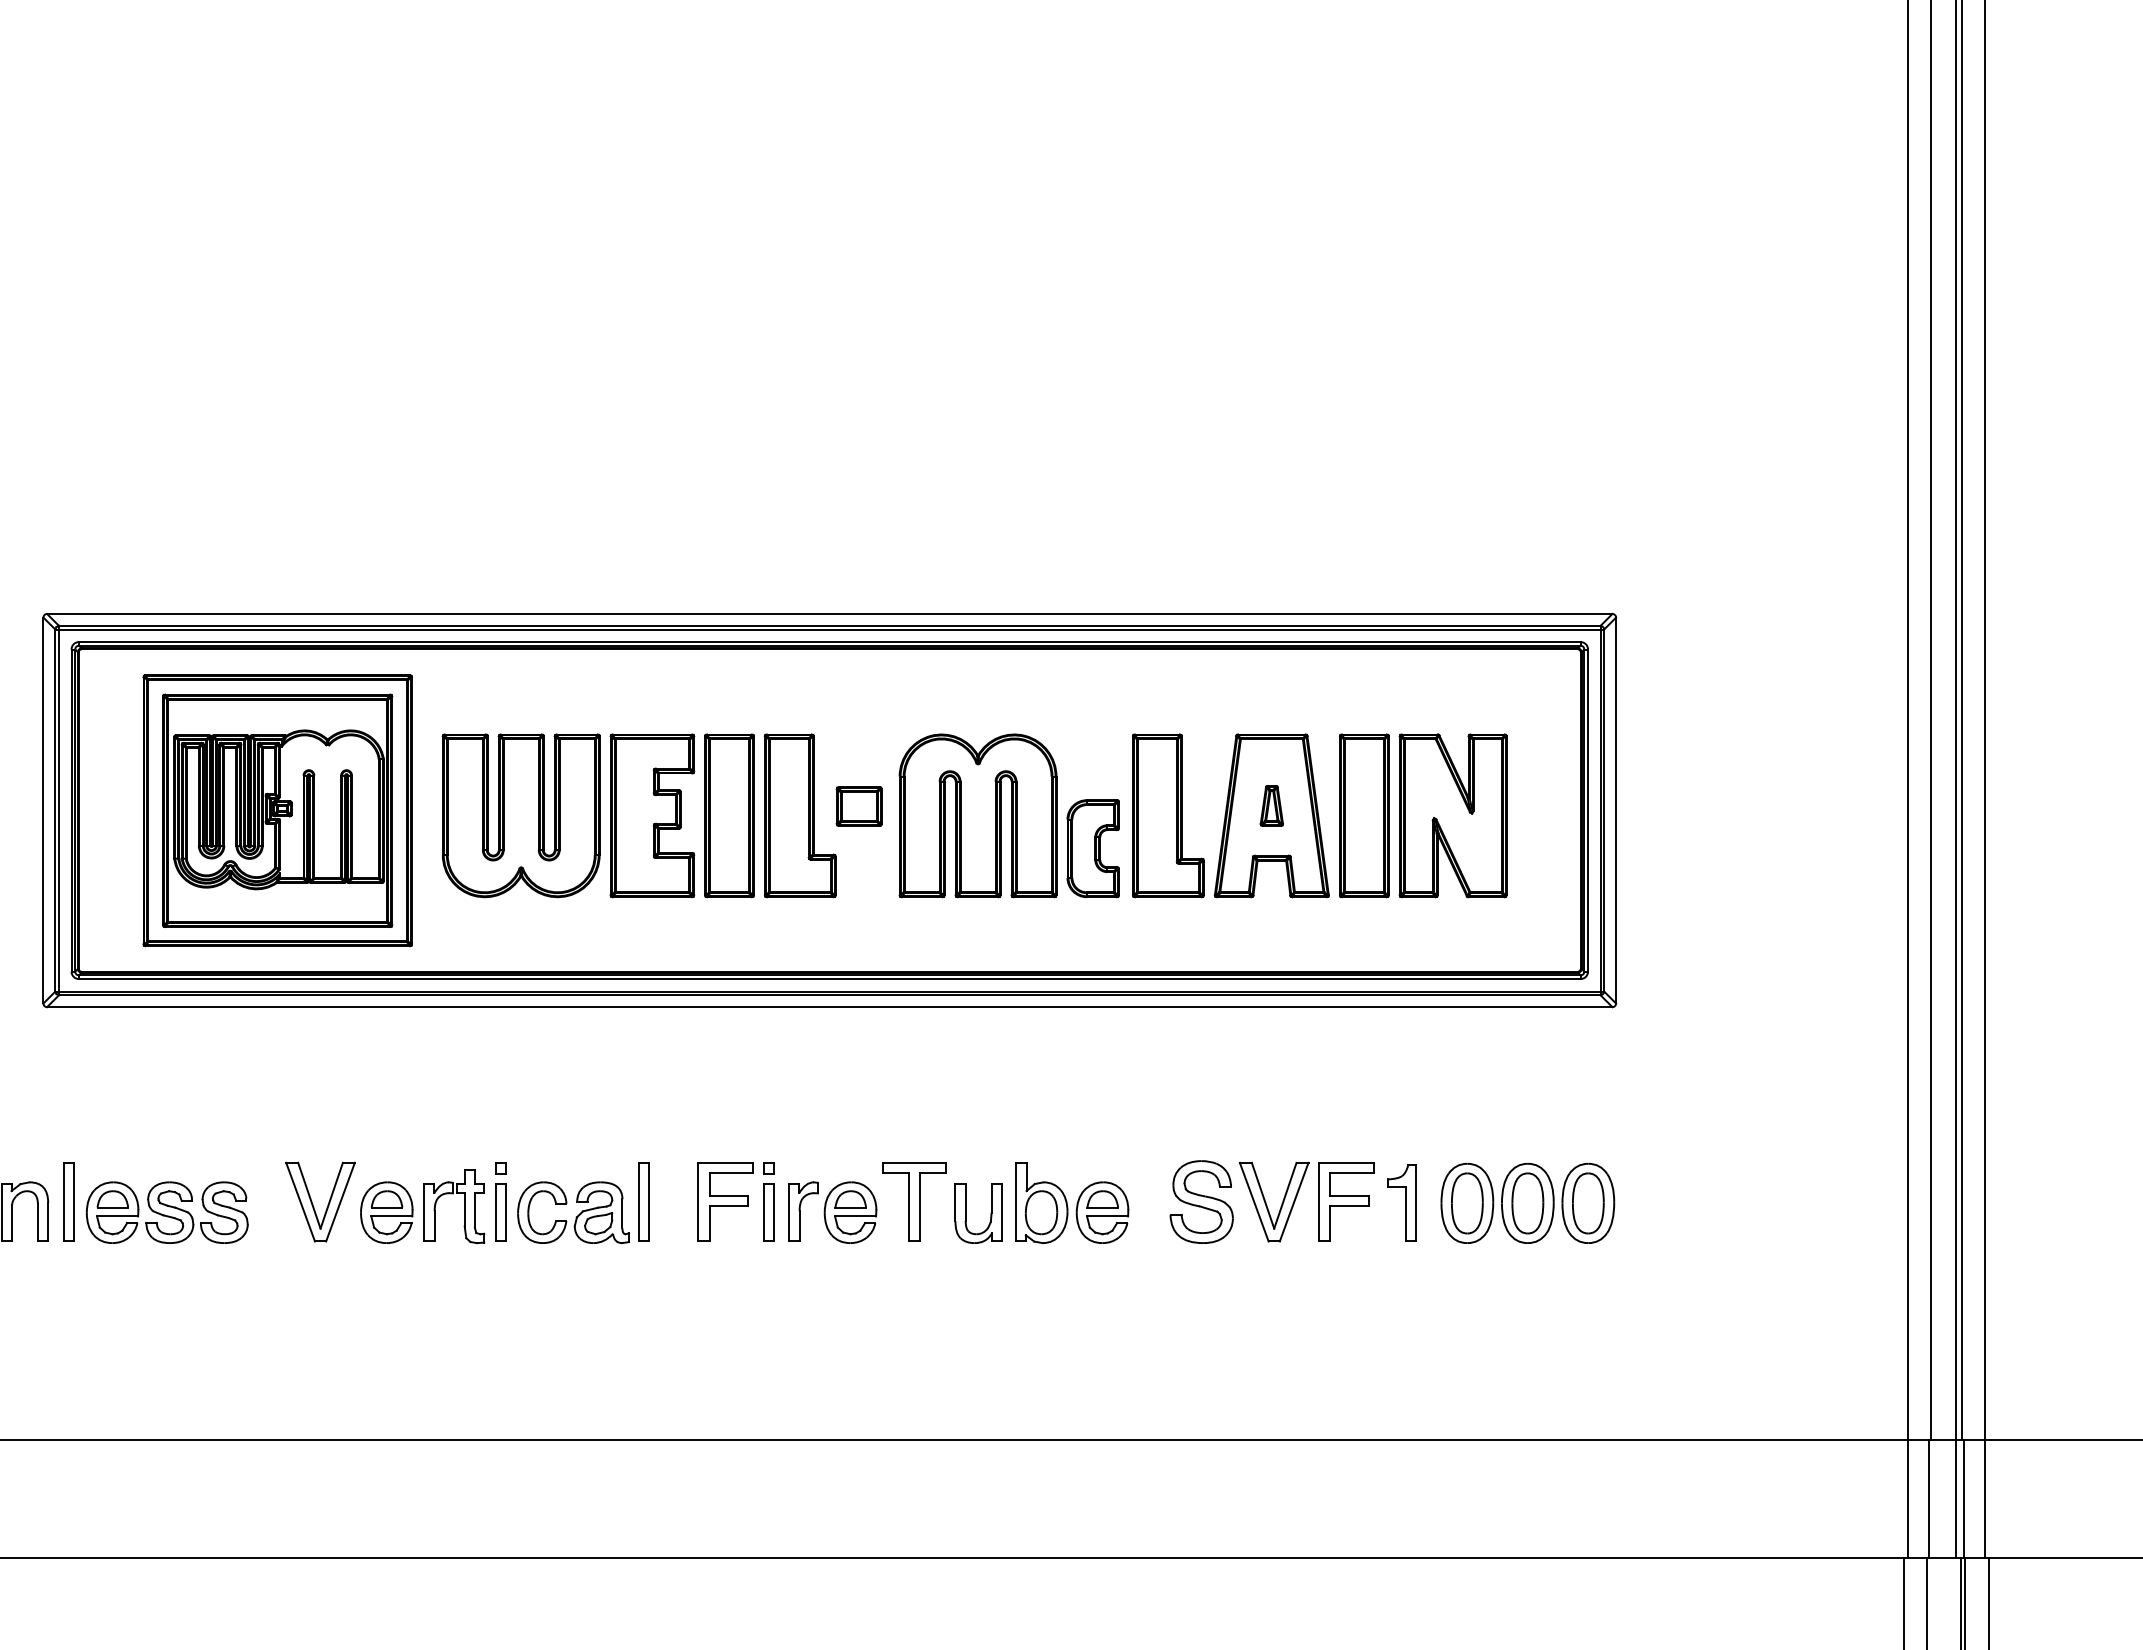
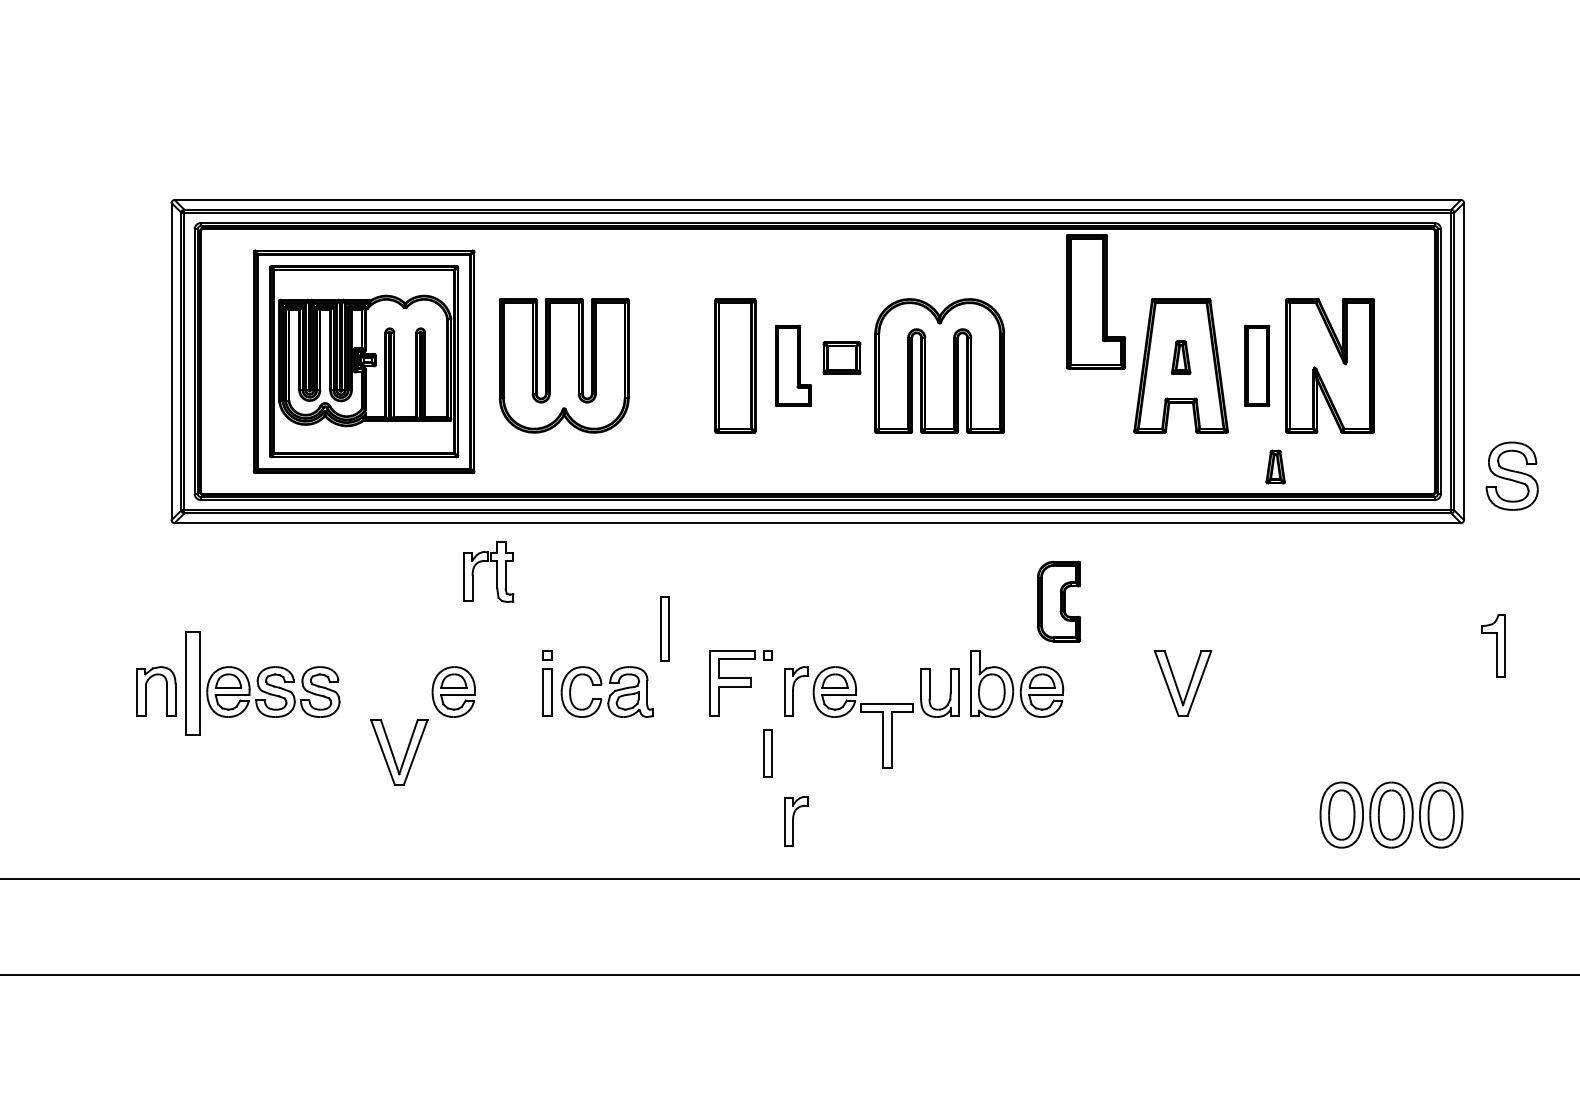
part: (652, 815) -> (672, 365), removed
part: (799, 815) -> (792, 365), size x0.6
part: (1168, 815) -> (1096, 301), moved
part: (1364, 815) -> (1257, 365), size x0.6
part: (1092, 848) -> (1058, 601), moved
part: (1386, 938) -> (1275, 466), added
part: (68, 1201) -> (192, 682), size x1.6
part: (643, 1201) -> (664, 628), moved
part: (914, 1201) -> (887, 735), moved
part: (1201, 1201) -> (1512, 475), moved
part: (1346, 1201) -> (1242, 682), removed
part: (1401, 1202) -> (1493, 645), moved
part: (1527, 1202) -> (1391, 814), moved
part: (313, 1204) -> (393, 754), moved
part: (464, 1206) -> (497, 571), moved
part: (768, 1212) -> (767, 753), moved
part: (803, 1369) -> (796, 820), added

